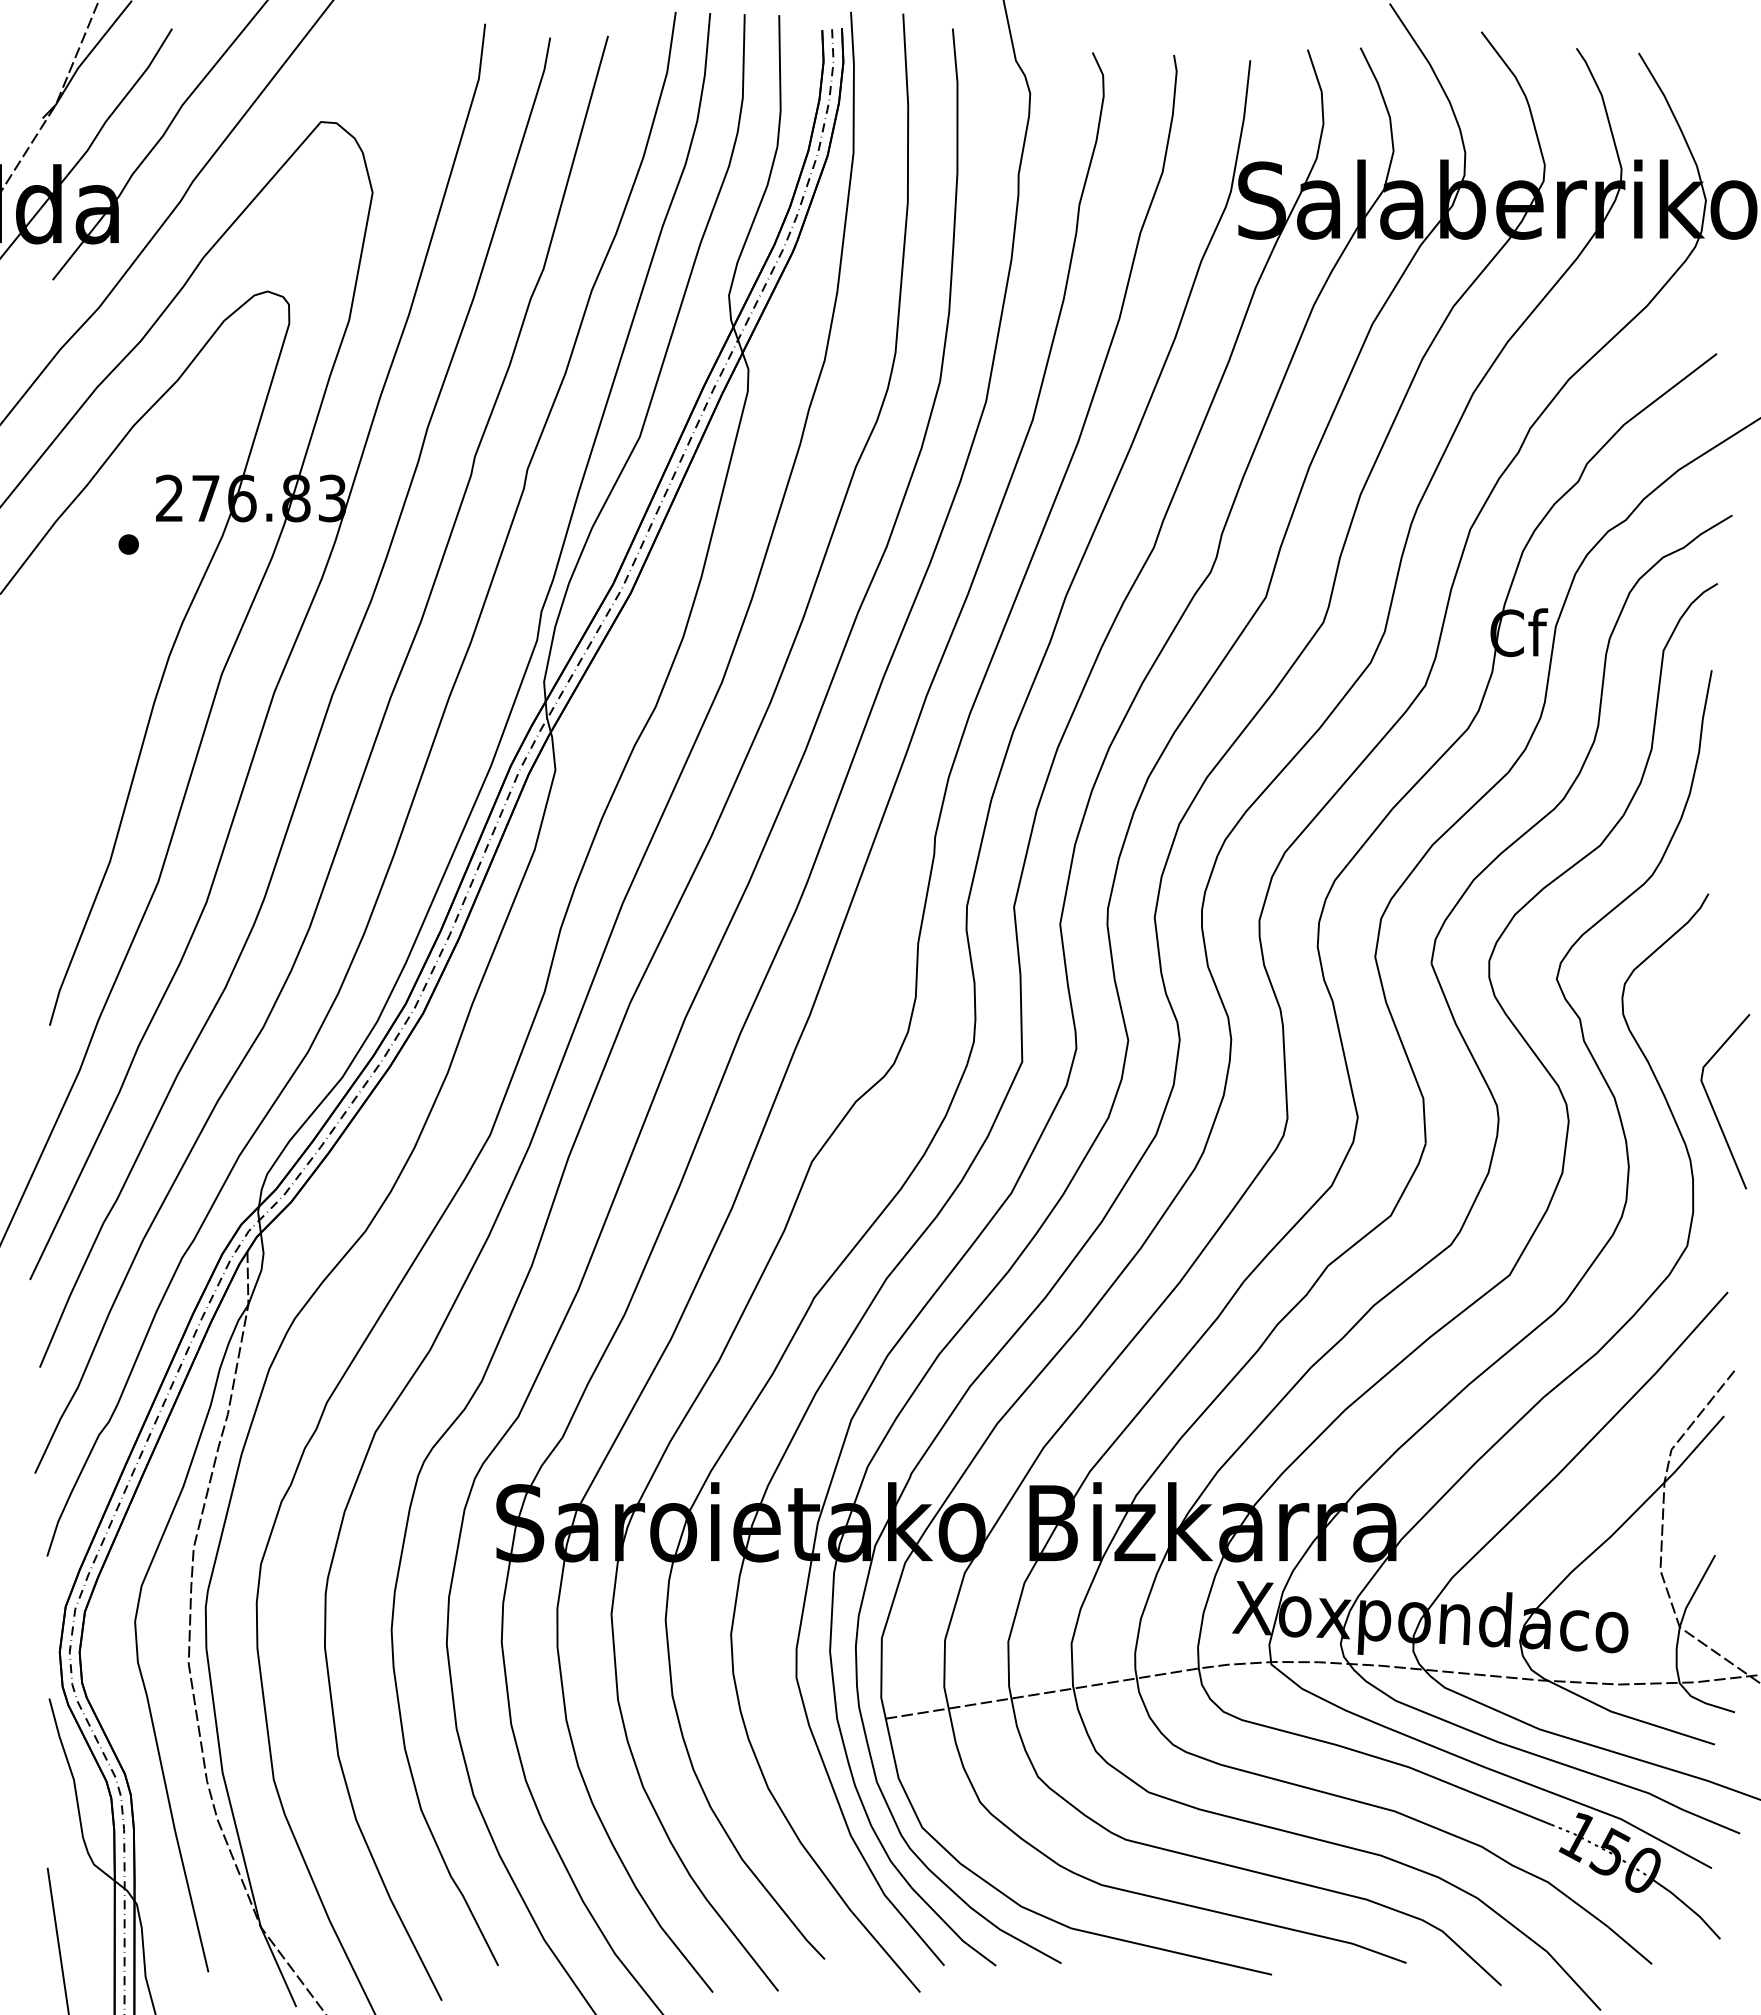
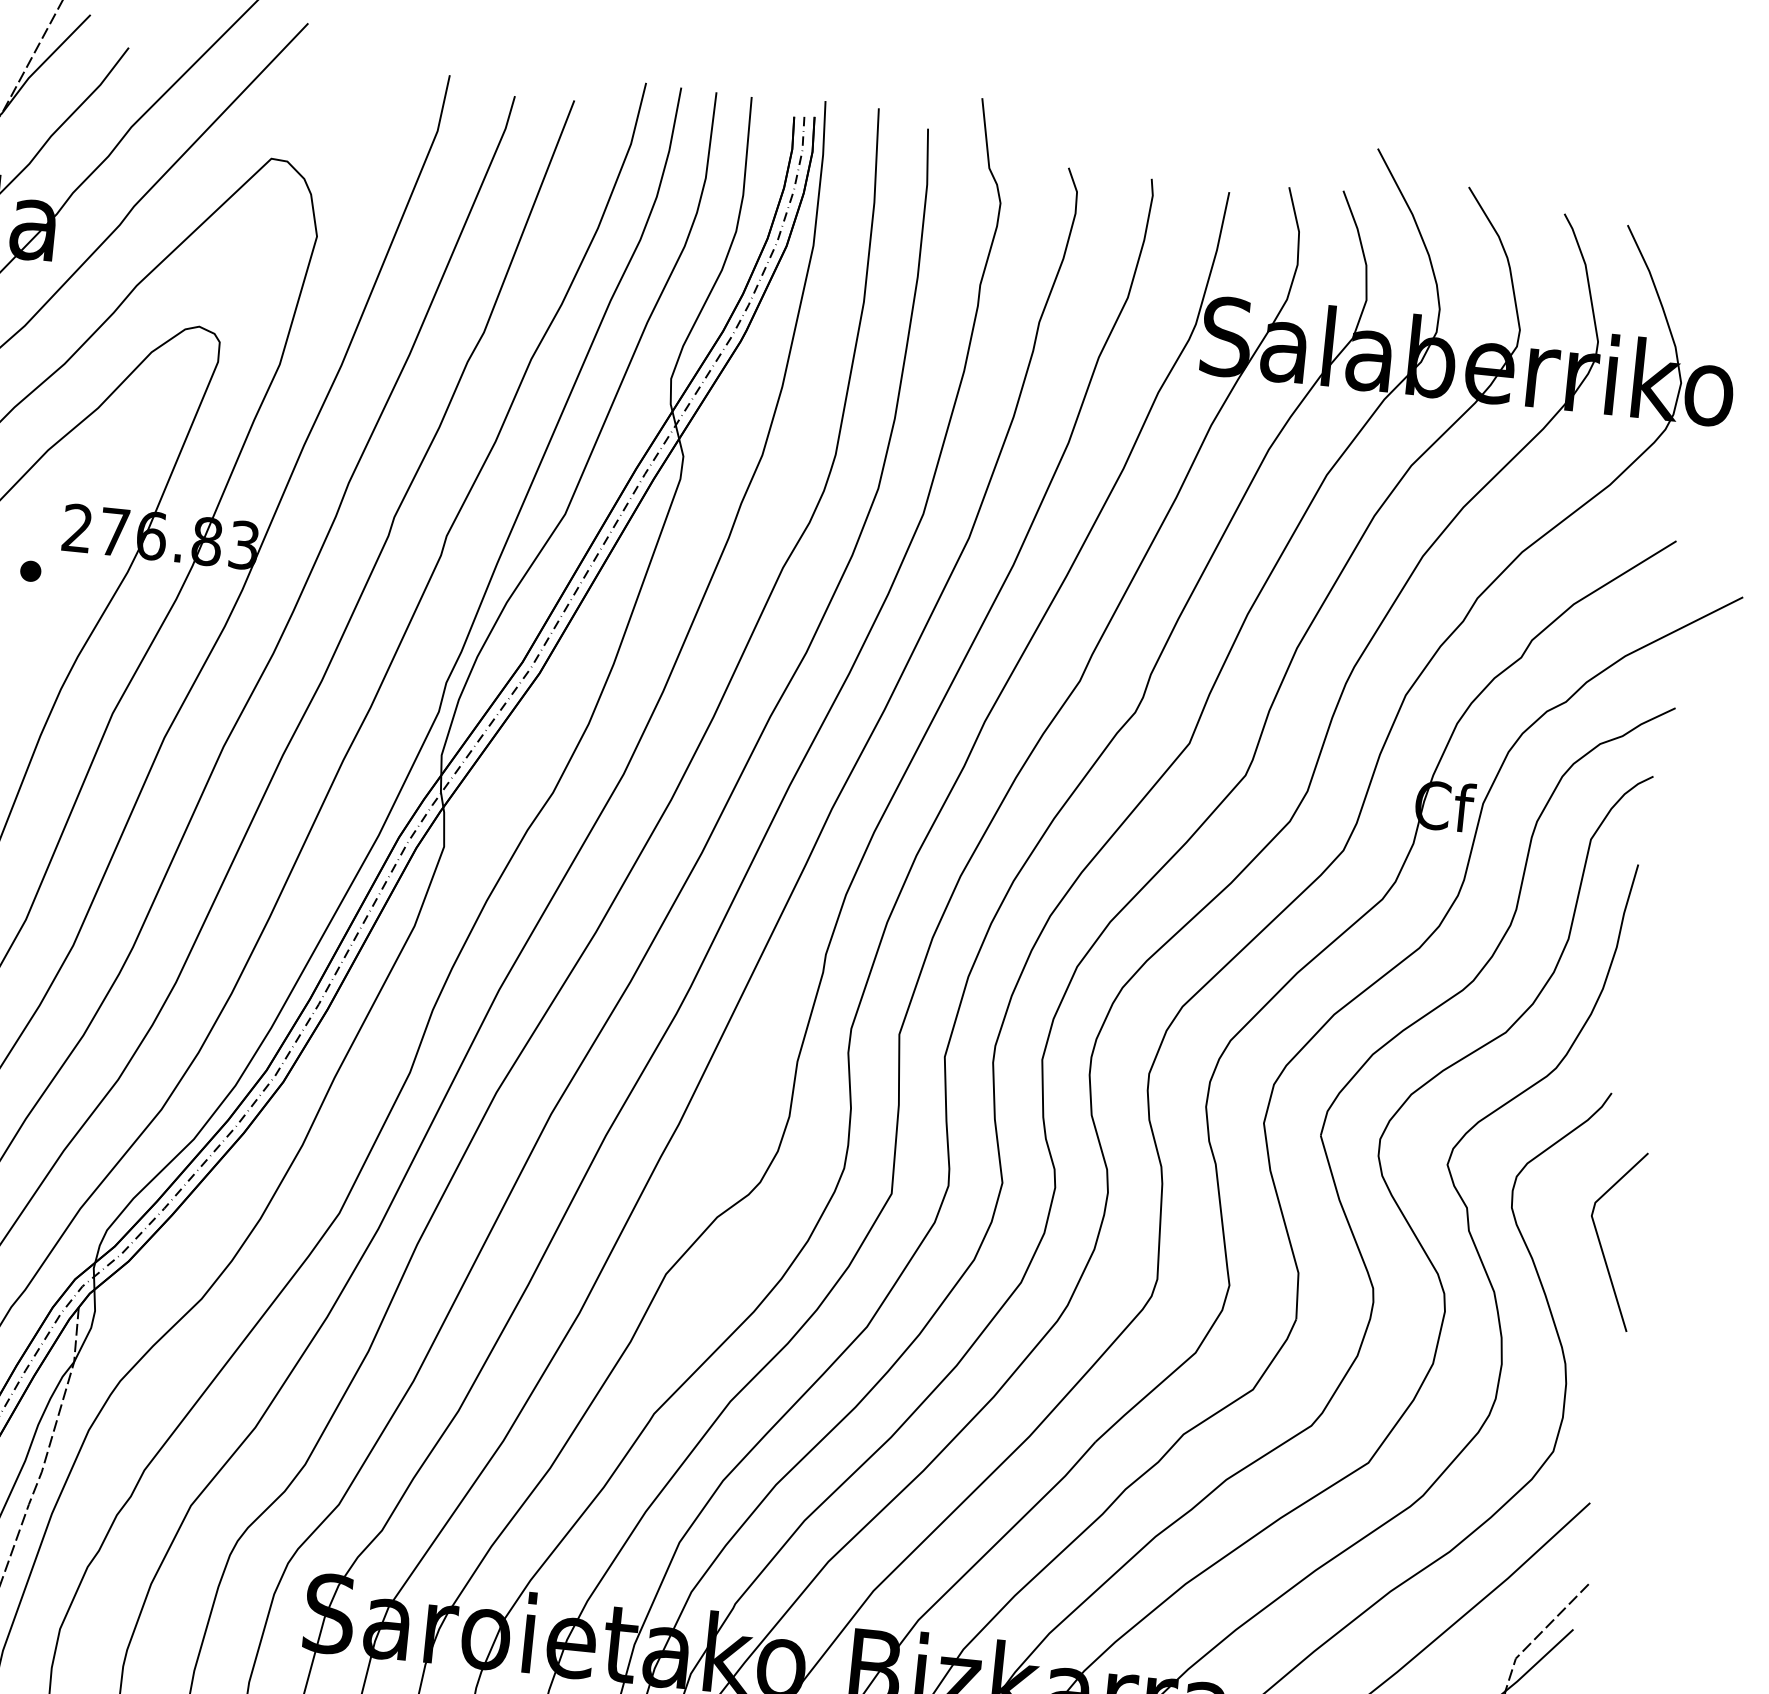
line: (1713, 1106) -> (1601, 1243), moved

